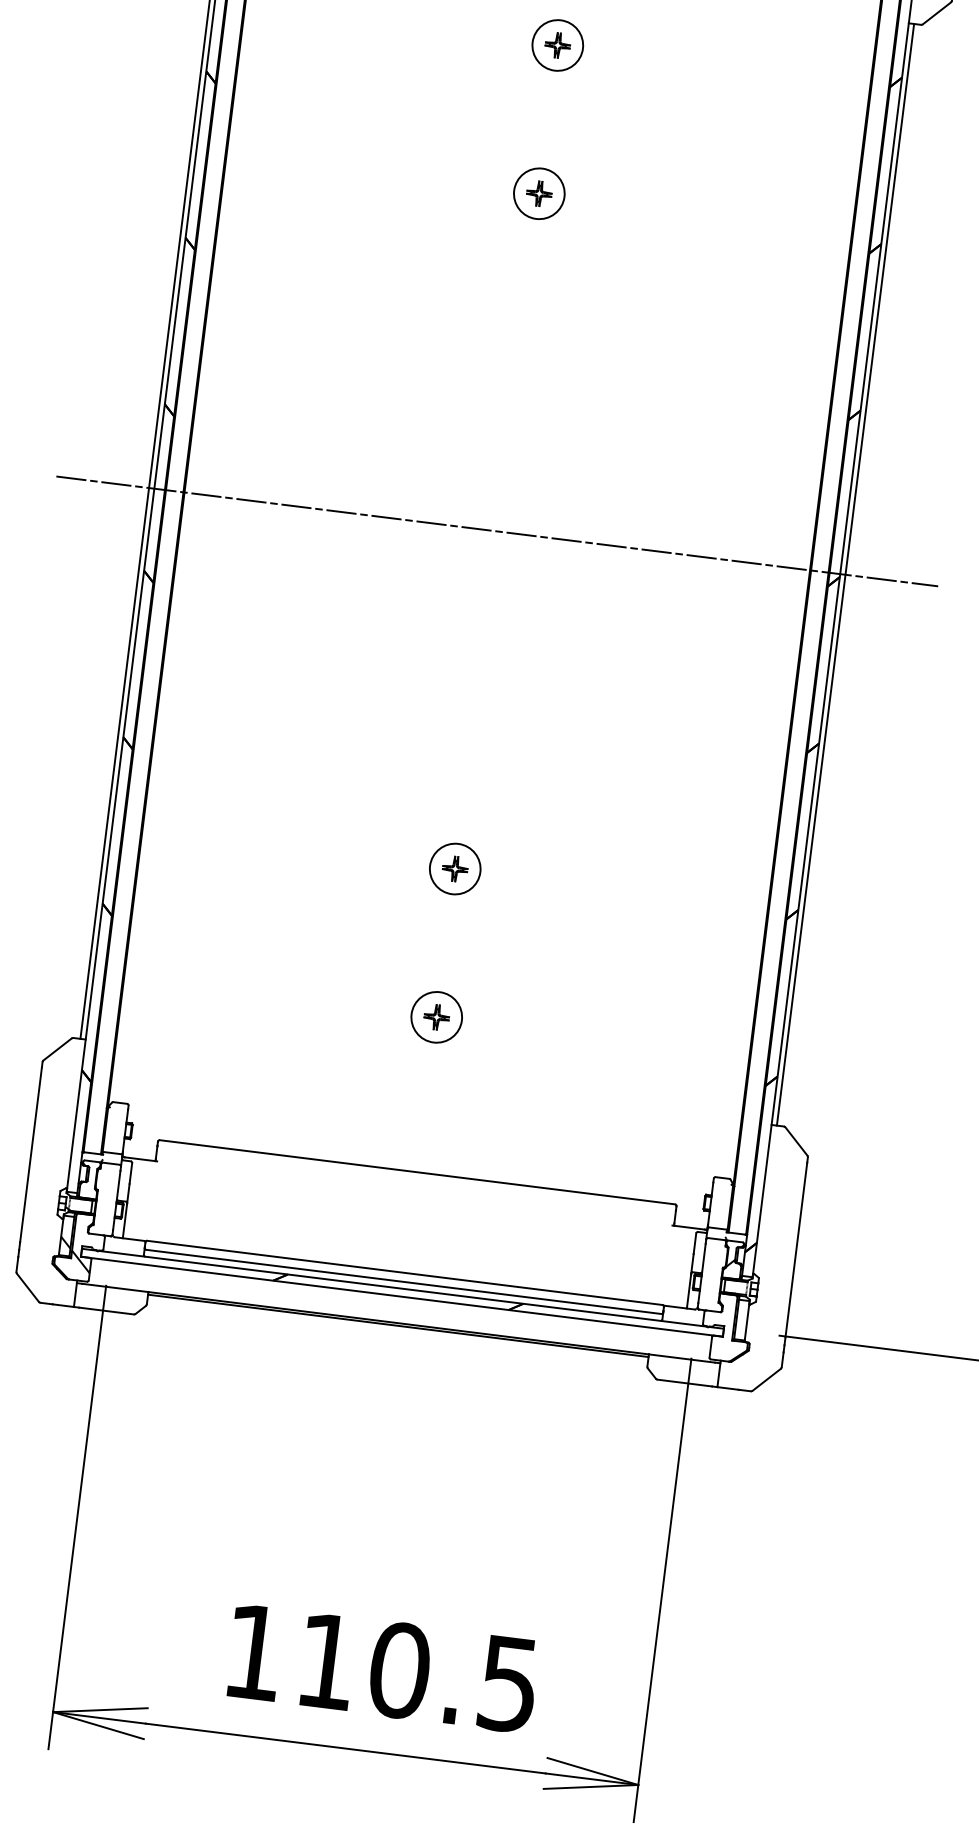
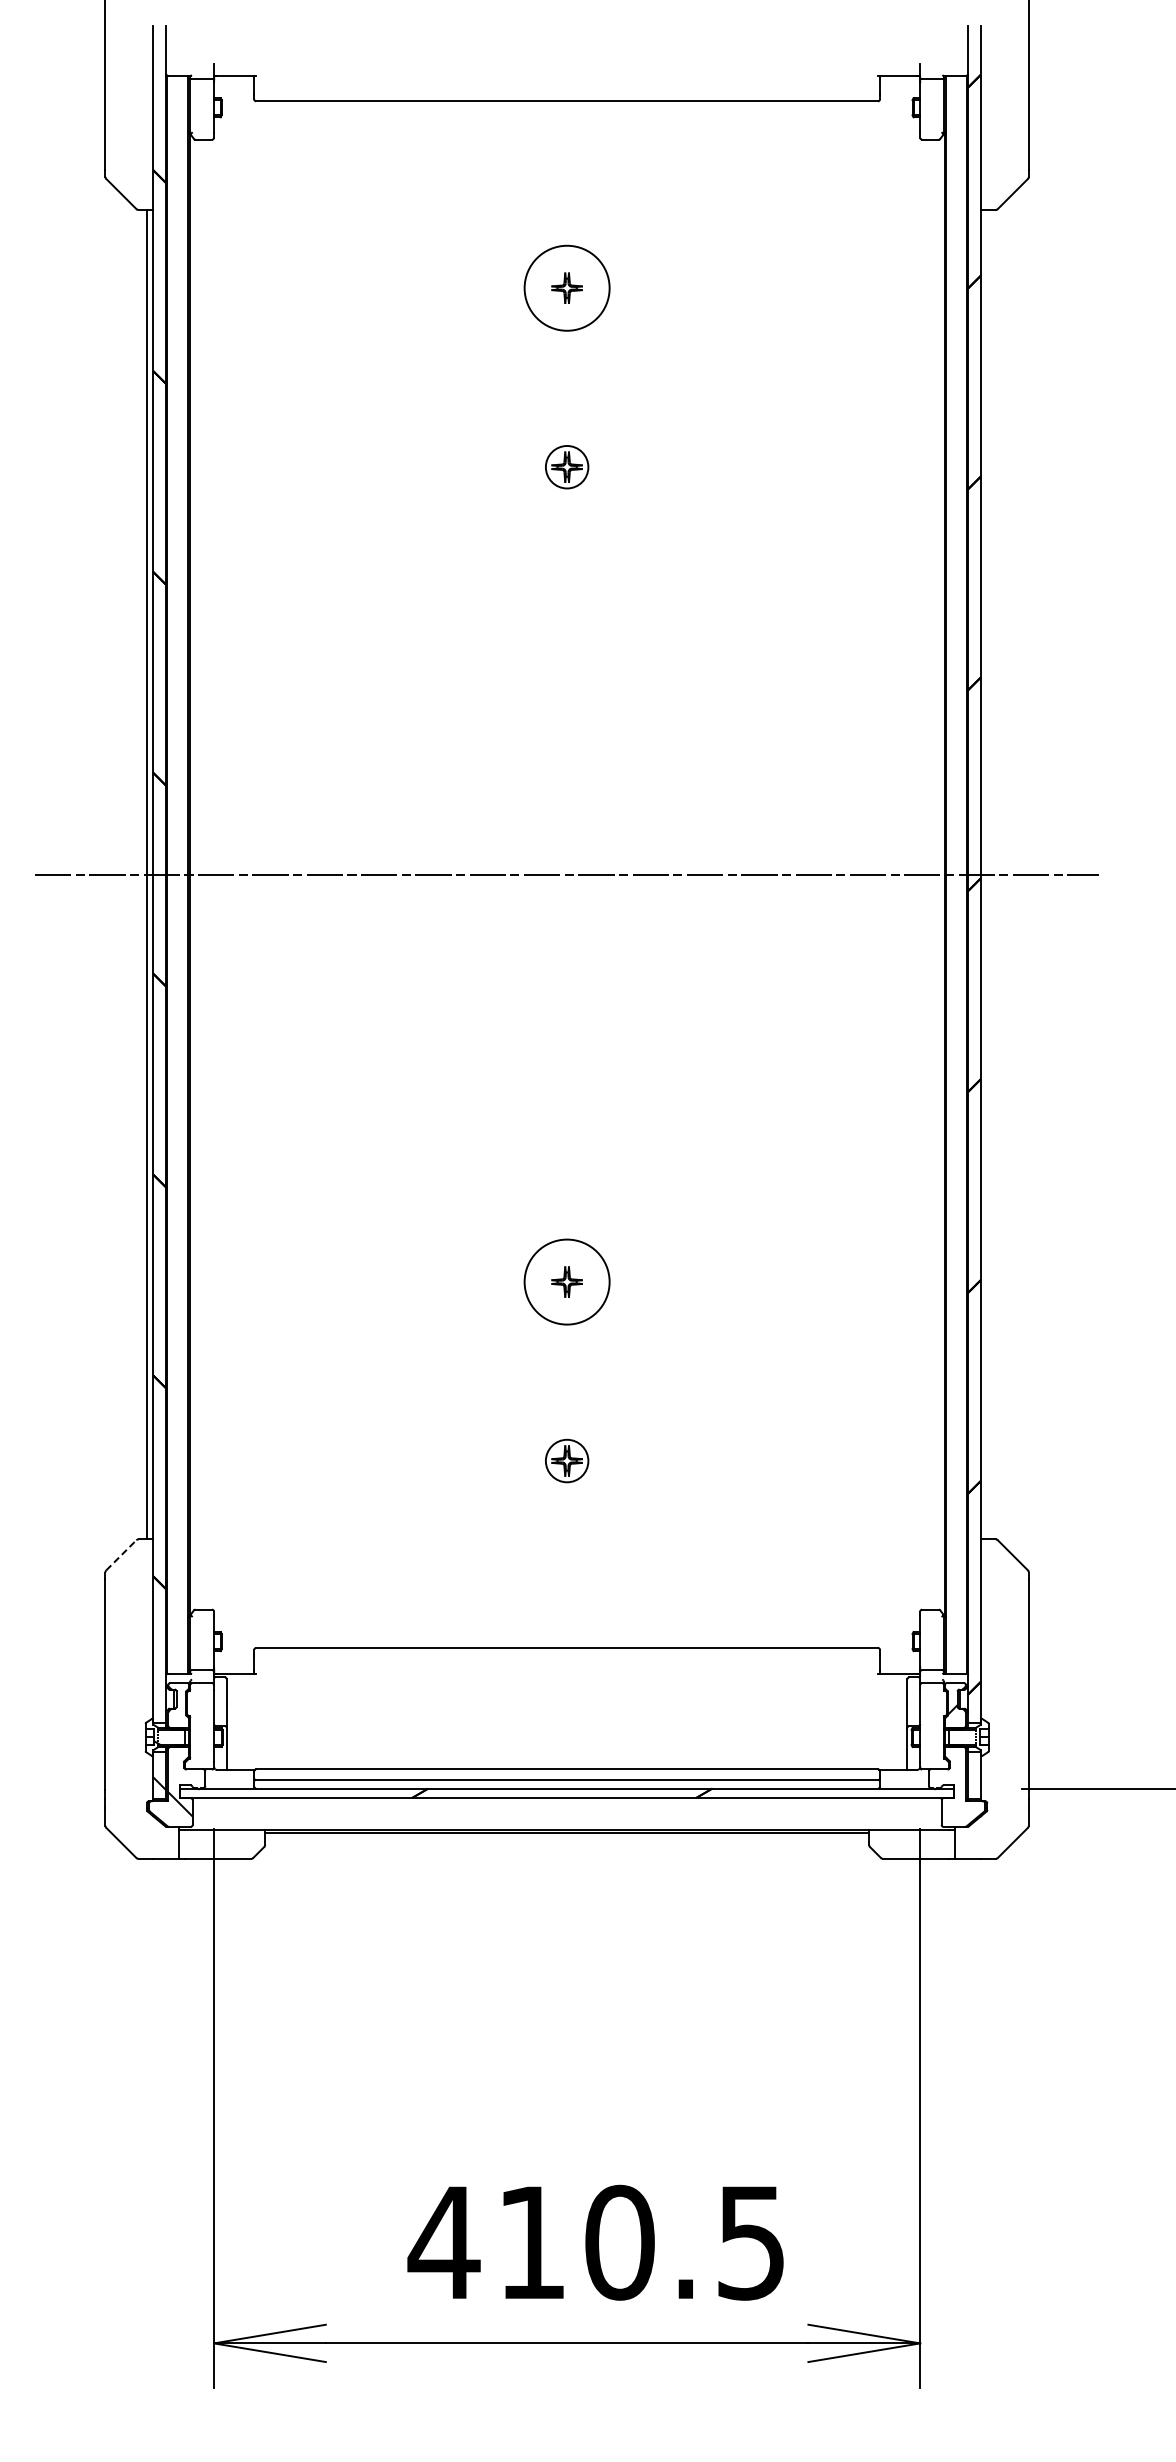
circle: (557, 44) -> (566, 287), size x1.4
circle: (538, 193) -> (566, 466), size x0.7
line: (845, 574) -> (987, 874), removed
circle: (454, 868) -> (566, 1281), size x1.4
circle: (436, 1016) -> (566, 1460), size x0.7
line: (57, 1048) -> (121, 1554), solid -> dashed
text: (253, 1652) -> (443, 2242), 110.5 -> 410.5

